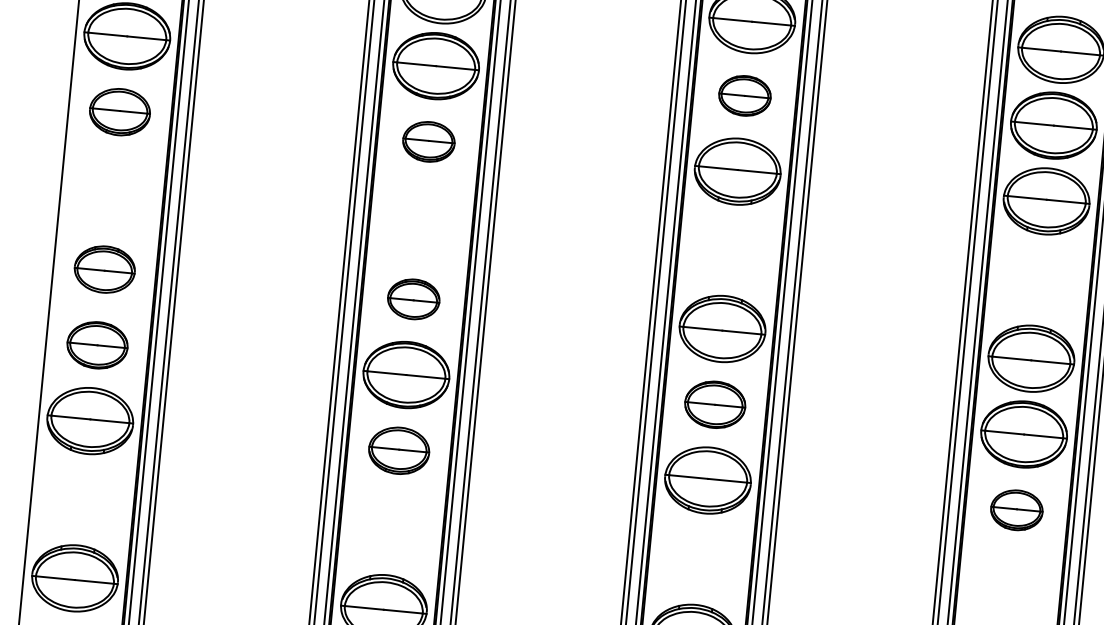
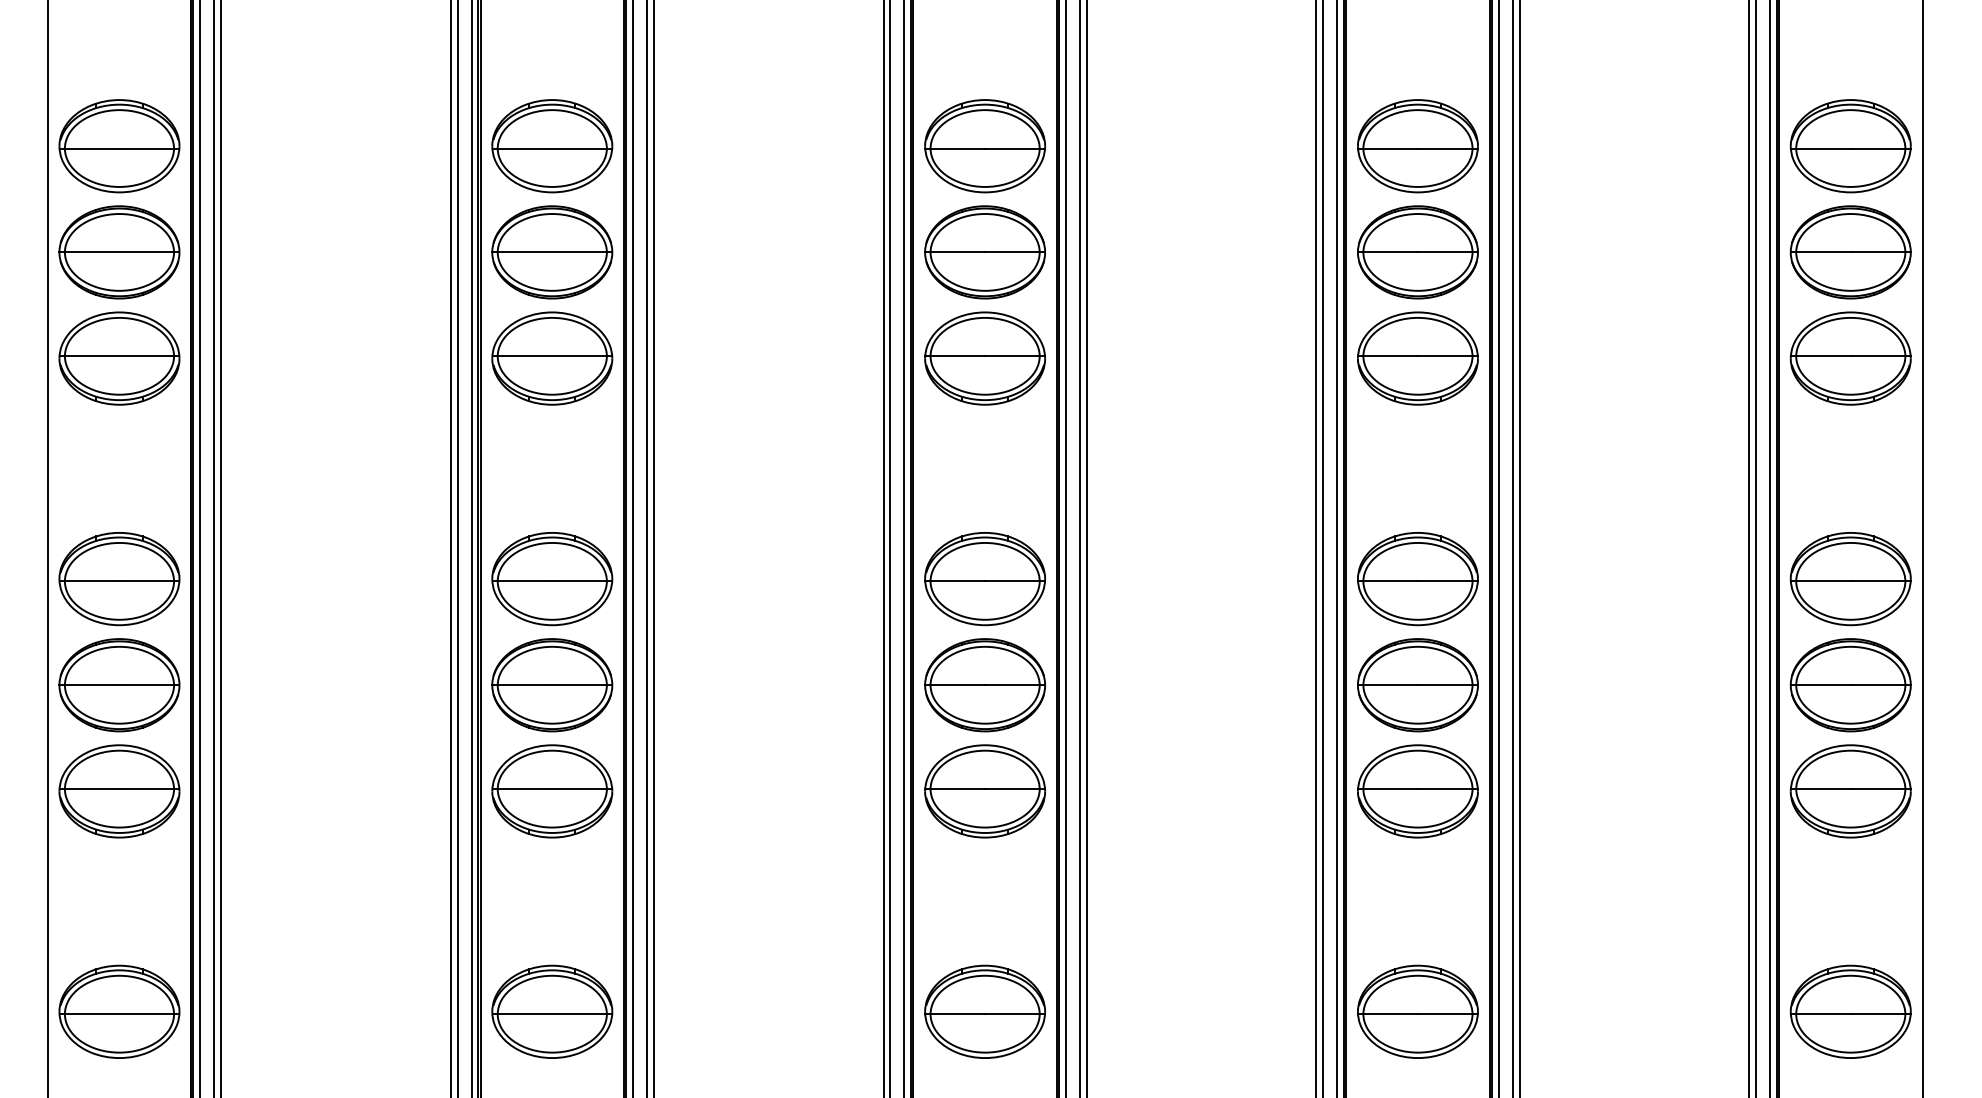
part: (744, 95) -> (984, 252), size x1.67
part: (120, 112) -> (119, 358), size x1.43
part: (429, 141) -> (552, 358), size x1.67
part: (104, 269) -> (119, 579), size x1.43
part: (413, 299) -> (552, 579), size x1.67
part: (97, 345) -> (119, 685), size x1.43
part: (714, 404) -> (984, 685), size x1.43
part: (399, 450) -> (552, 791), size x1.43
part: (1016, 510) -> (1417, 791), size x1.67

